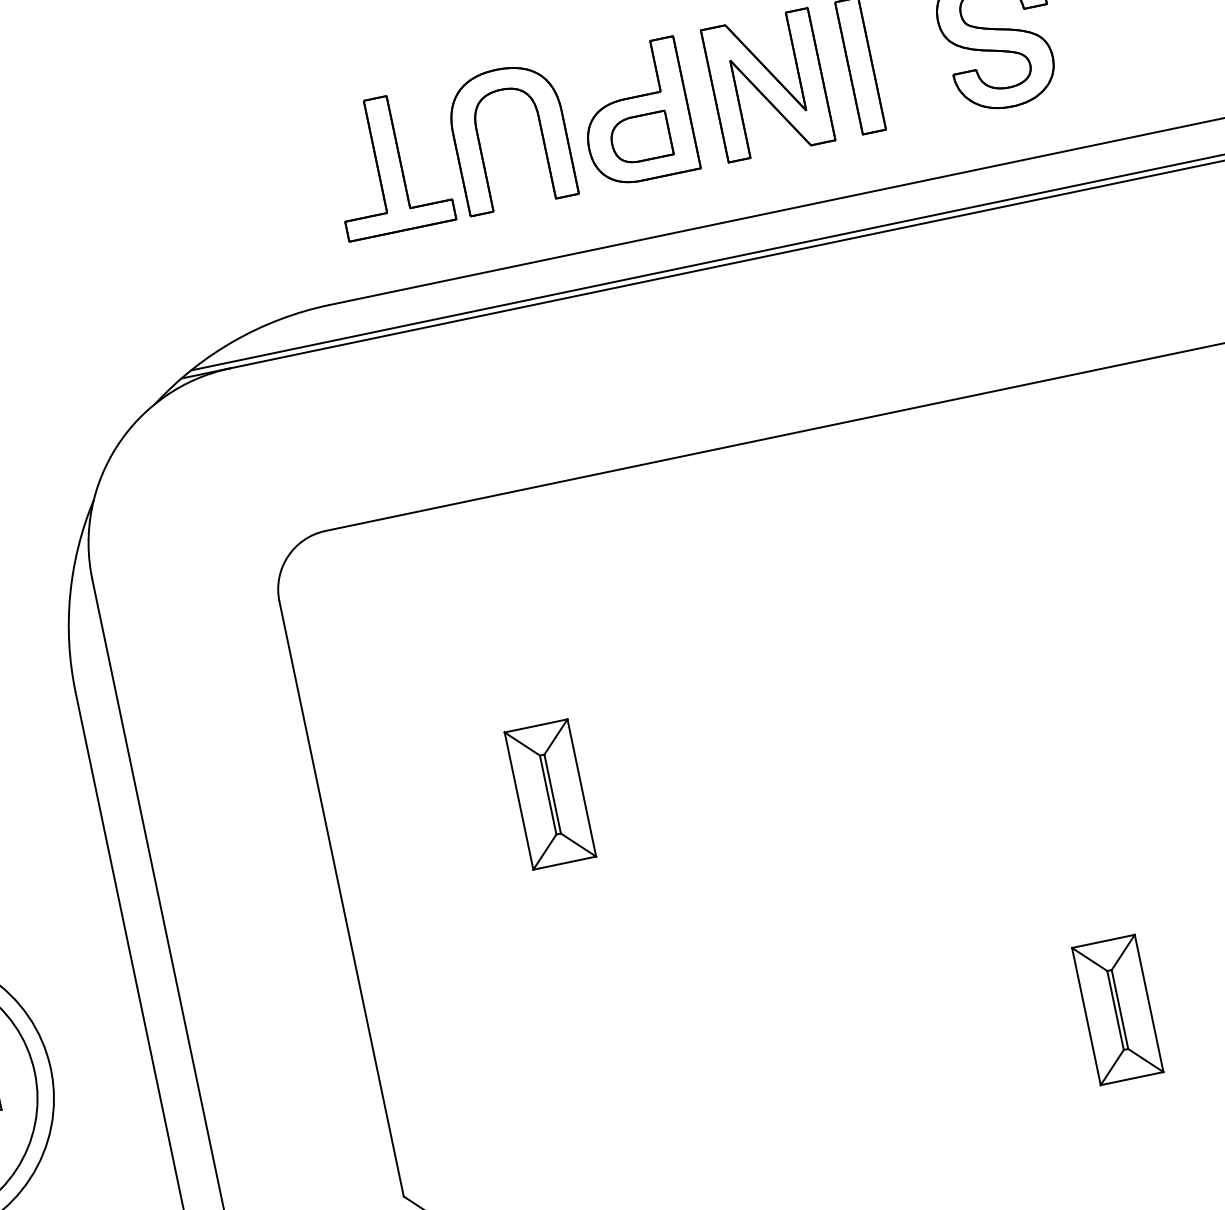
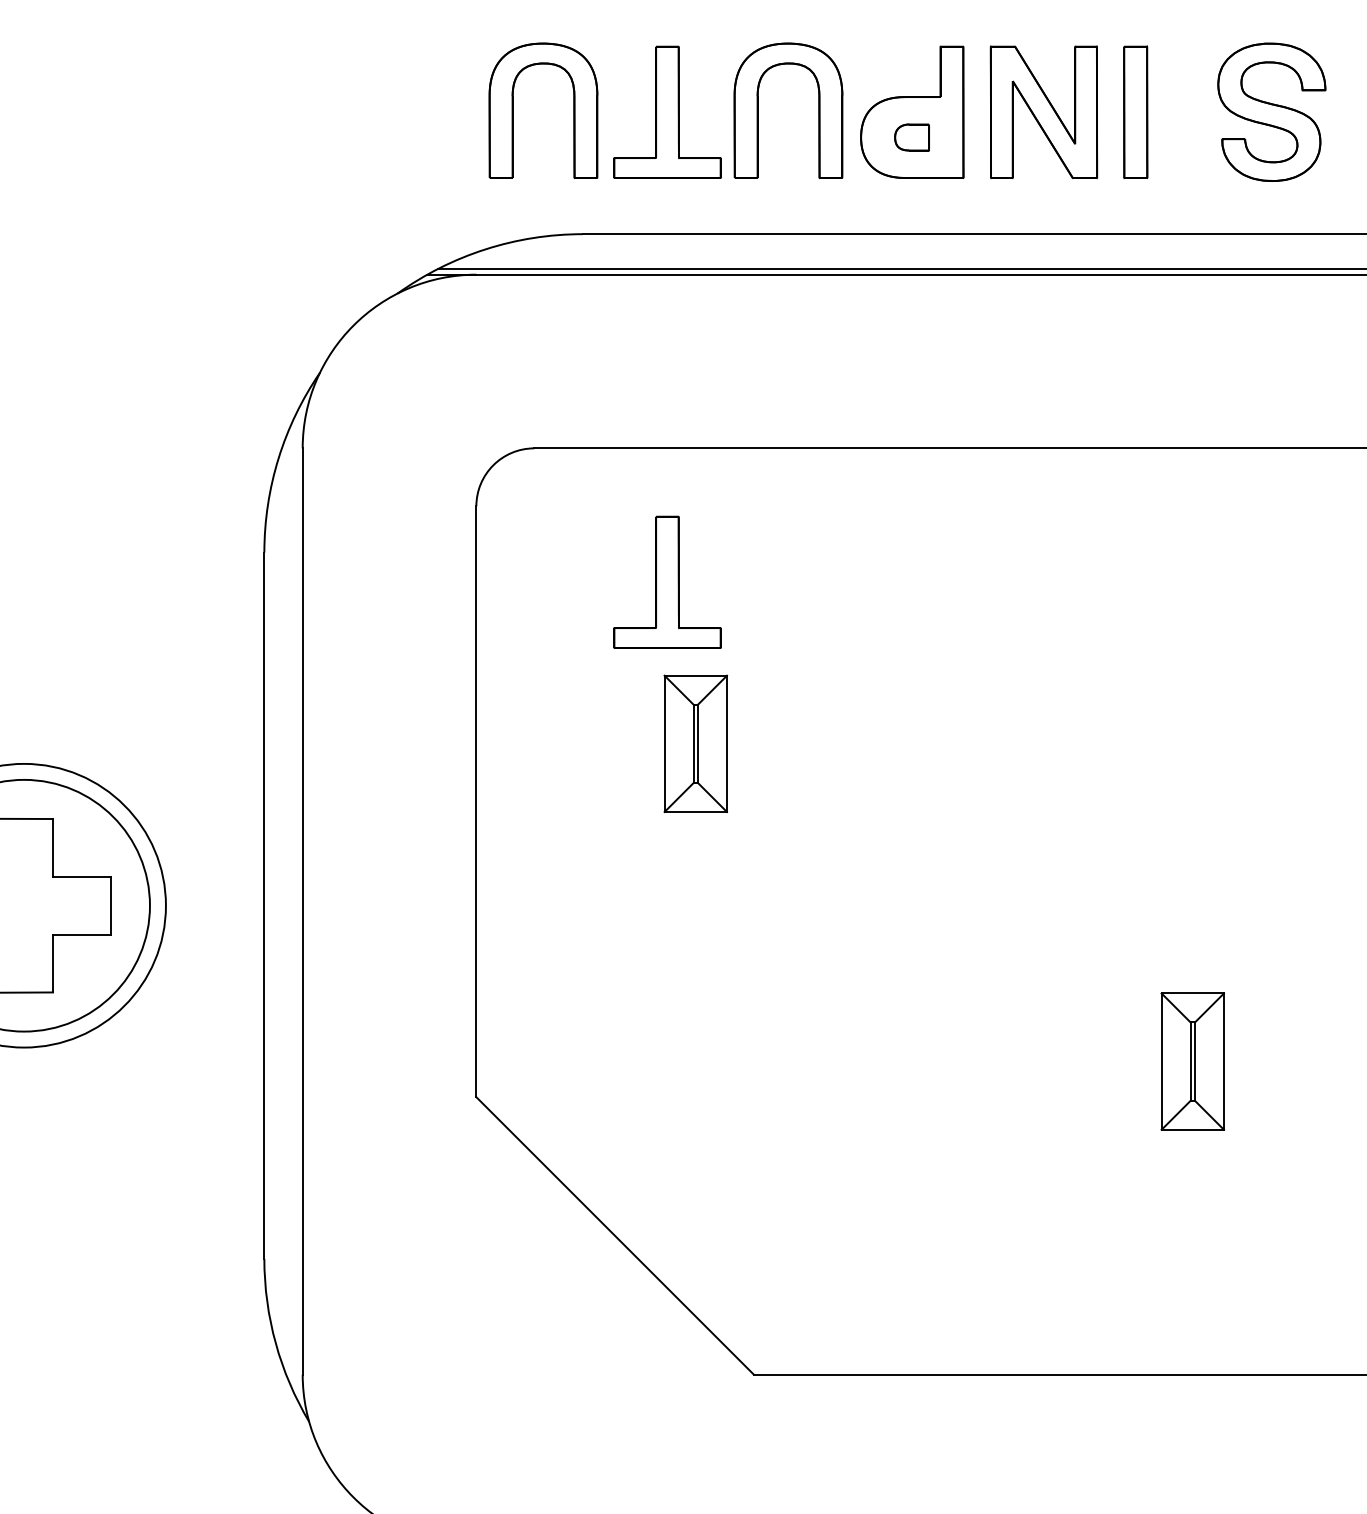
part: (640, 138) -> (911, 137), size x0.6
part: (233, 195) -> (513, 110), added
part: (487, 636) -> (667, 581), added

